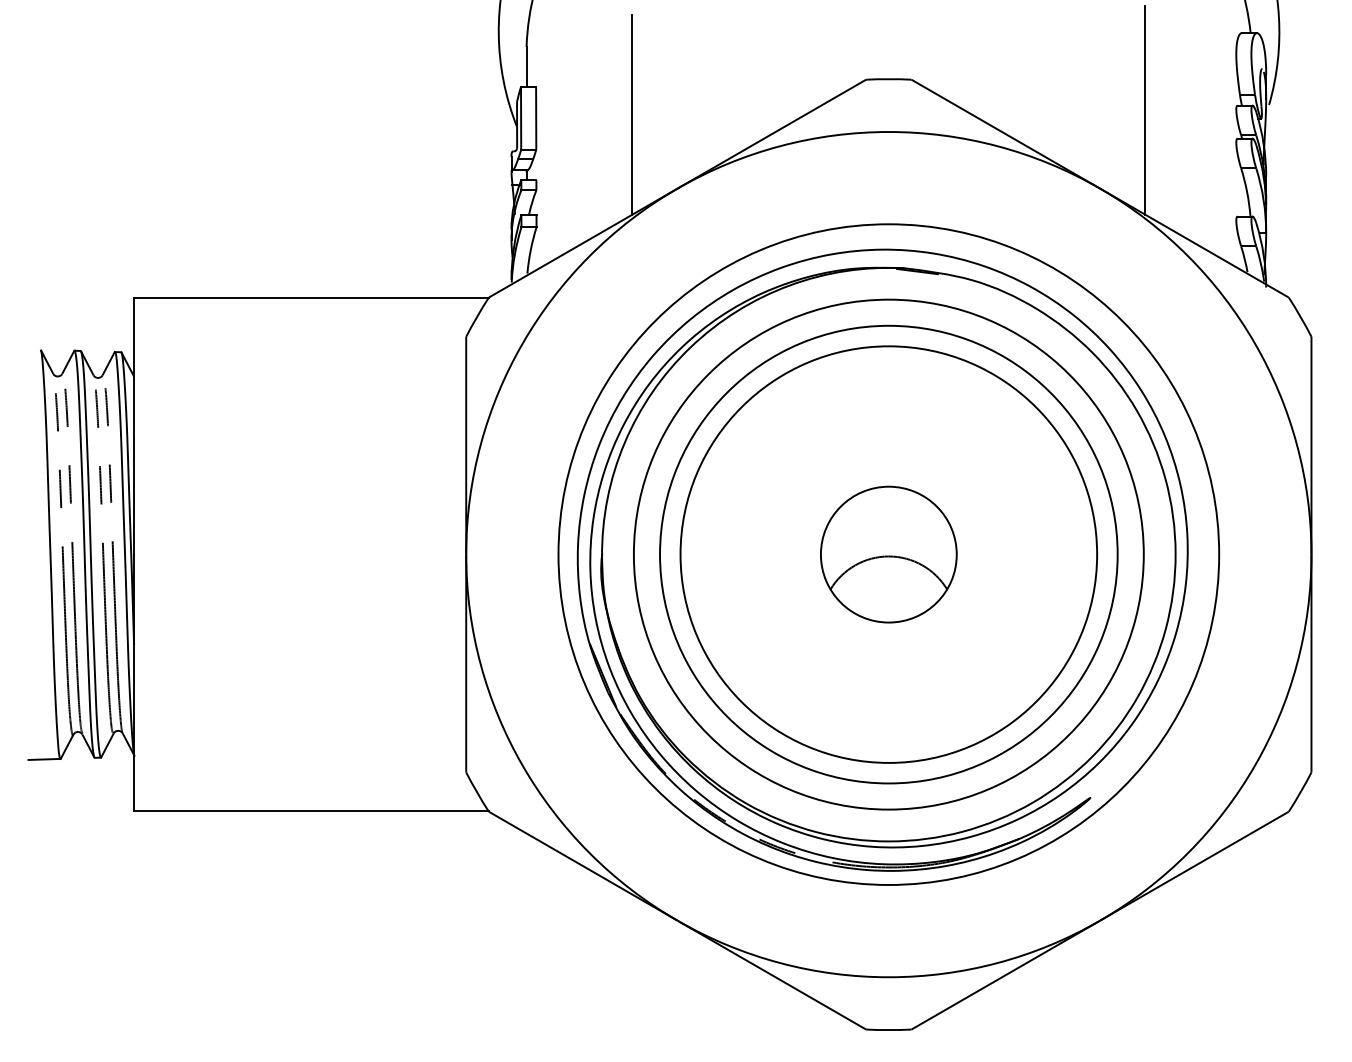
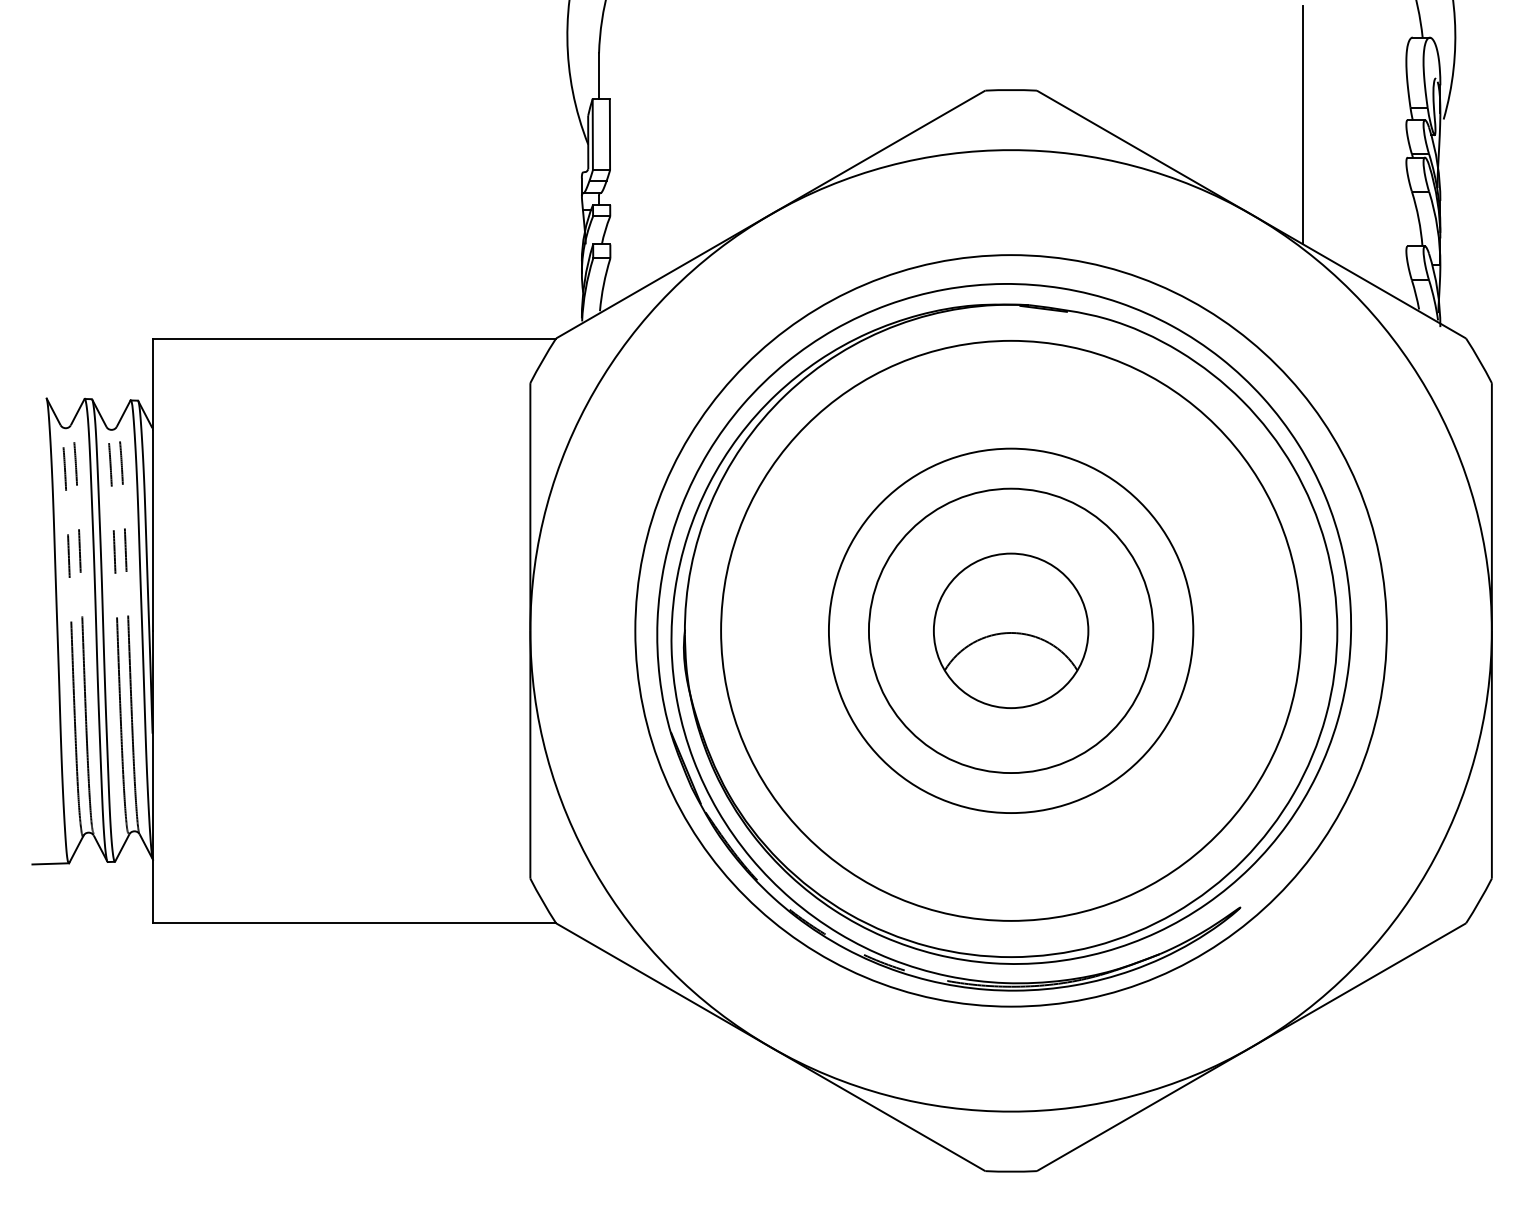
line: (632, 114) -> (719, 130), removed
circle: (888, 554) -> (1010, 630), size x0.7
circle: (889, 554) -> (1011, 630), size x0.6

